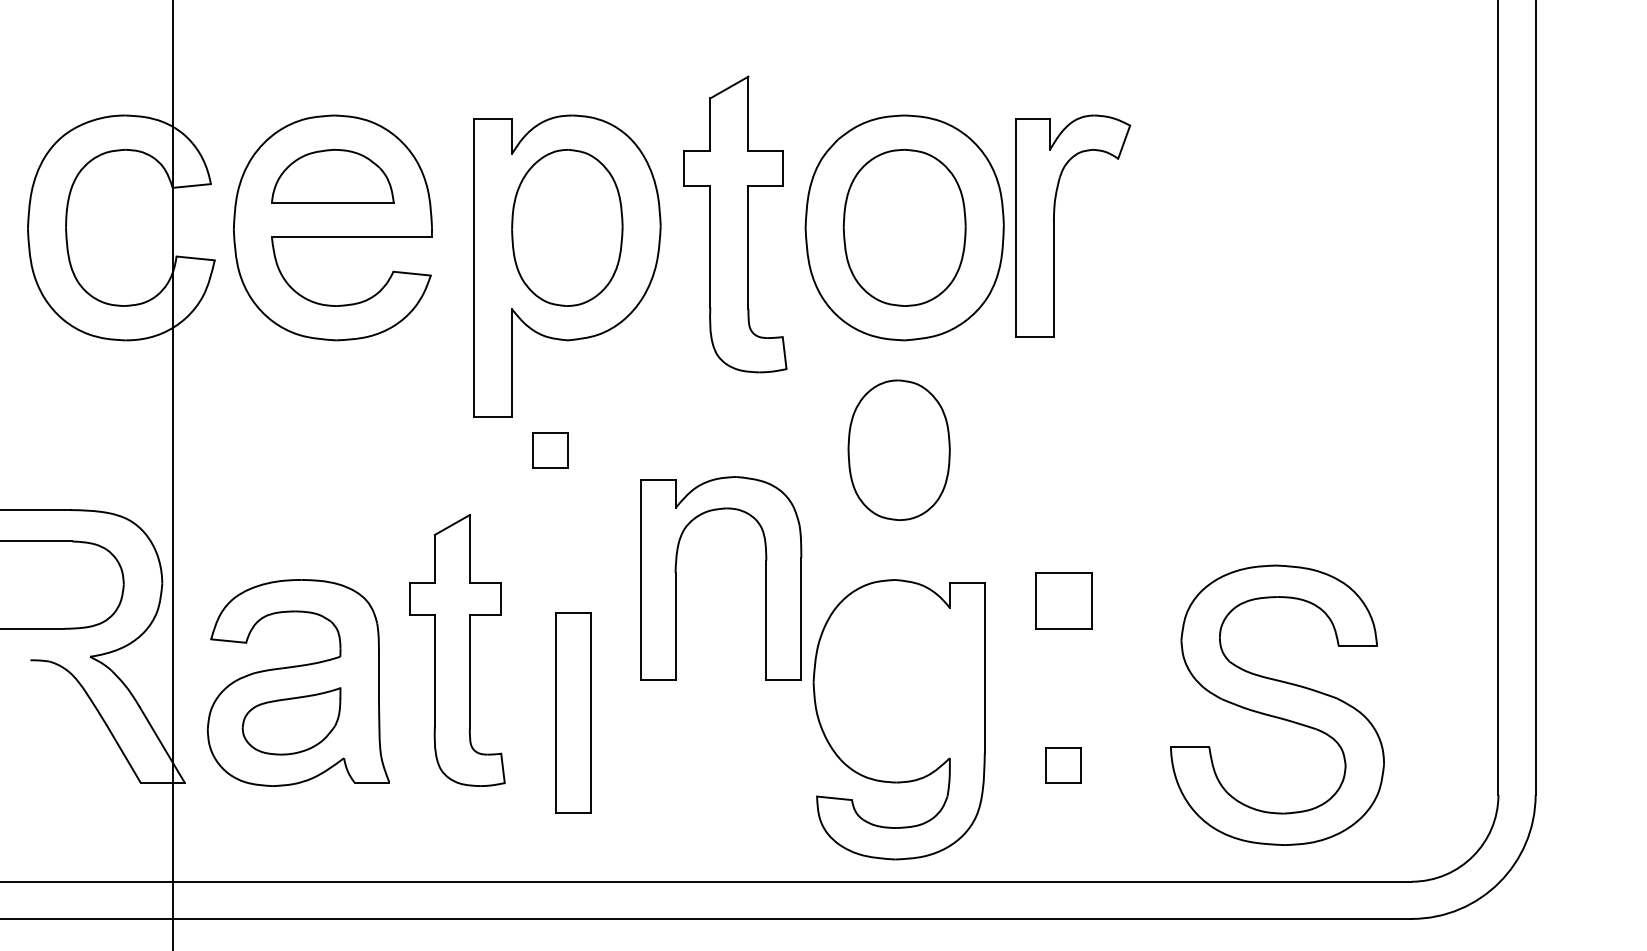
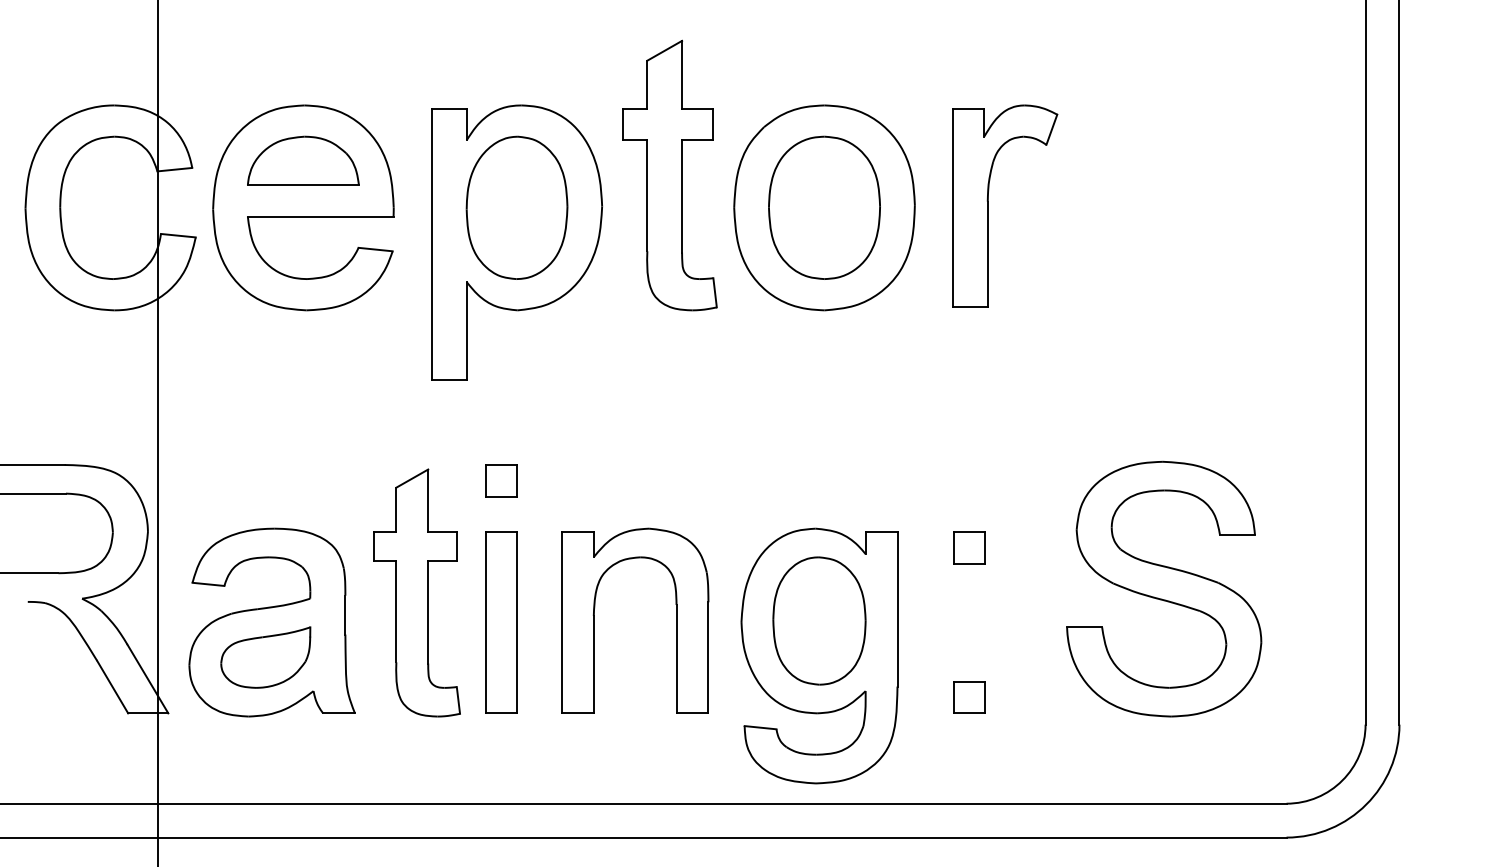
part: (735, 224) -> (670, 175), moved
part: (1054, 225) -> (988, 205), moved
part: (898, 449) -> (818, 620), moved
part: (550, 450) -> (501, 480), moved
part: (765, 578) -> (675, 621), moved
part: (1063, 600) -> (969, 547), size x0.62
part: (1277, 704) -> (1164, 588), moved
part: (573, 712) -> (501, 622), moved

